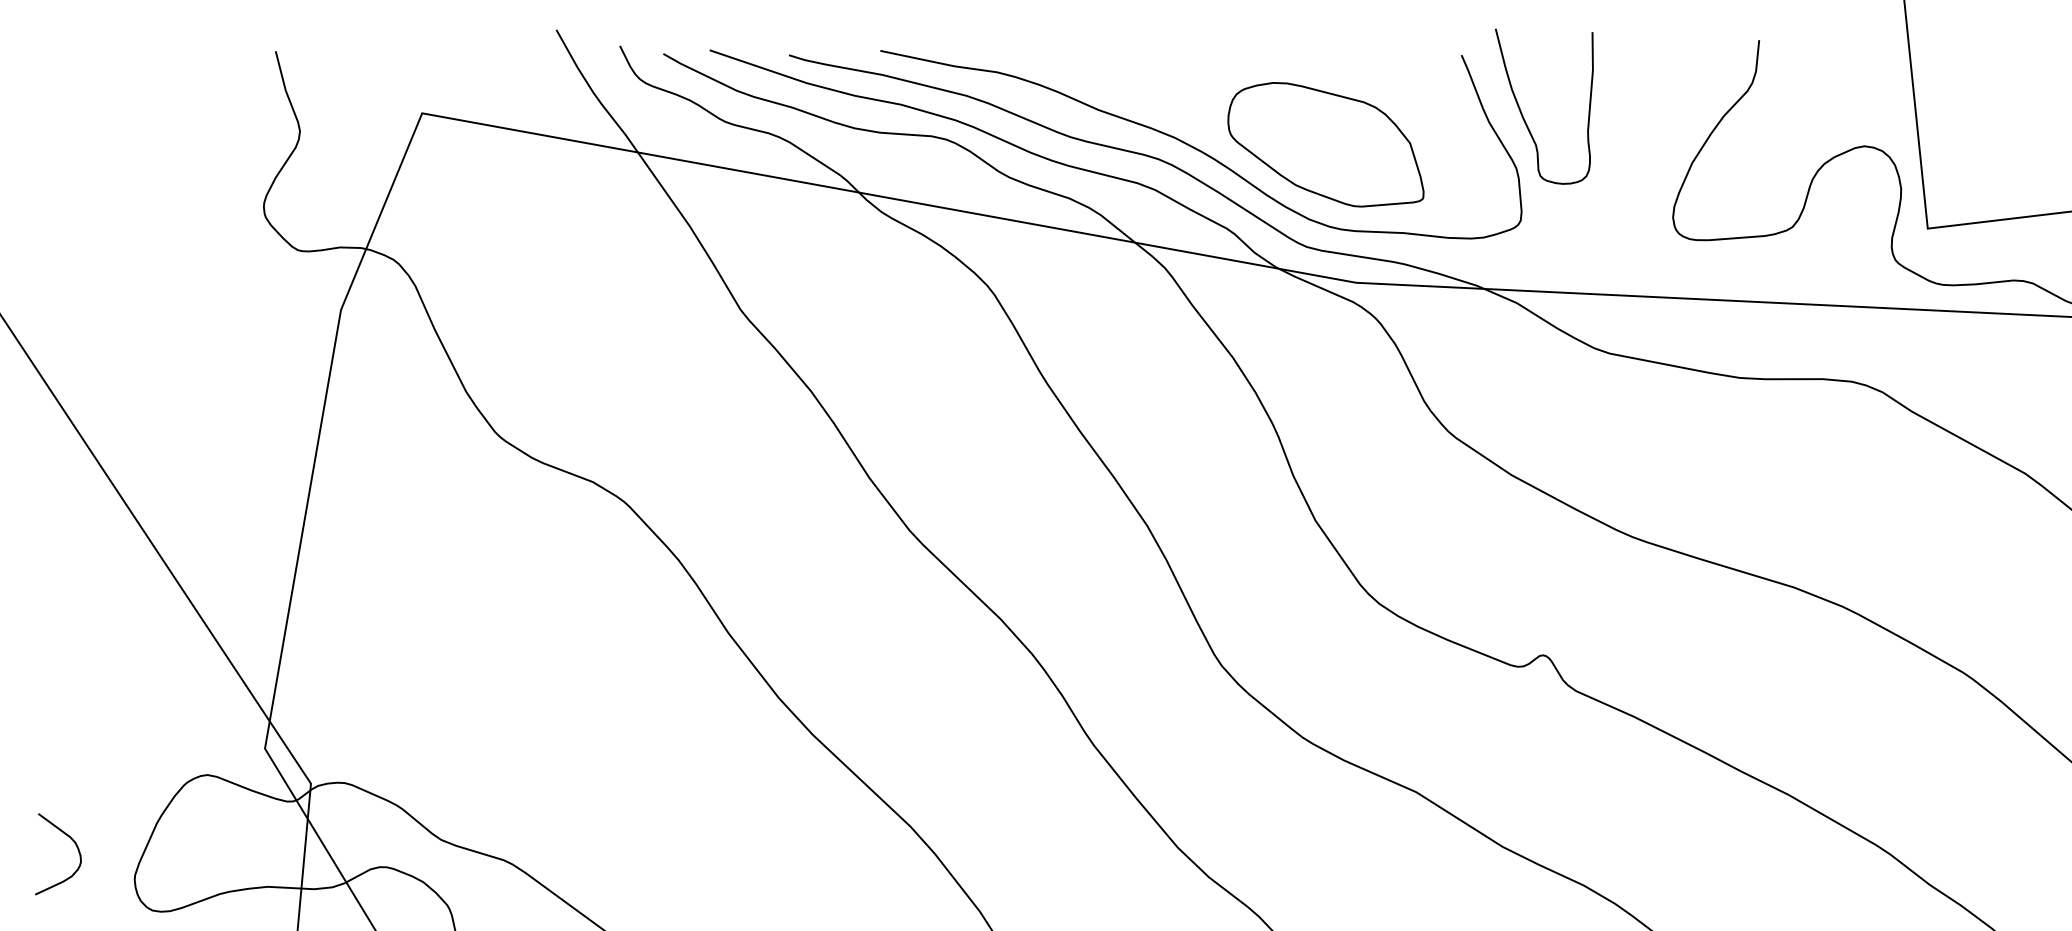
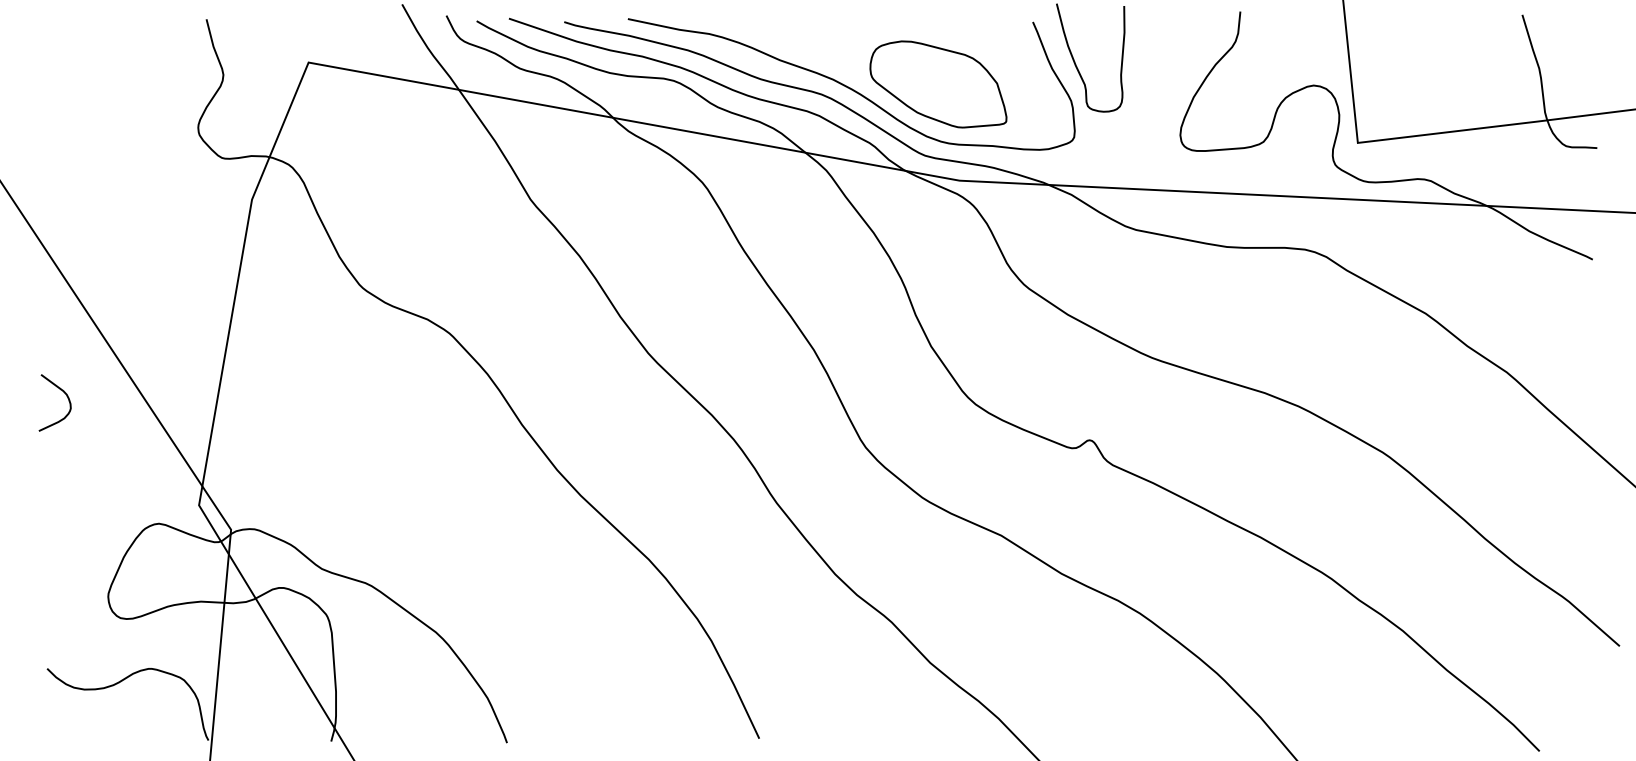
curve: (66, 836) -> (60, 390), moved

